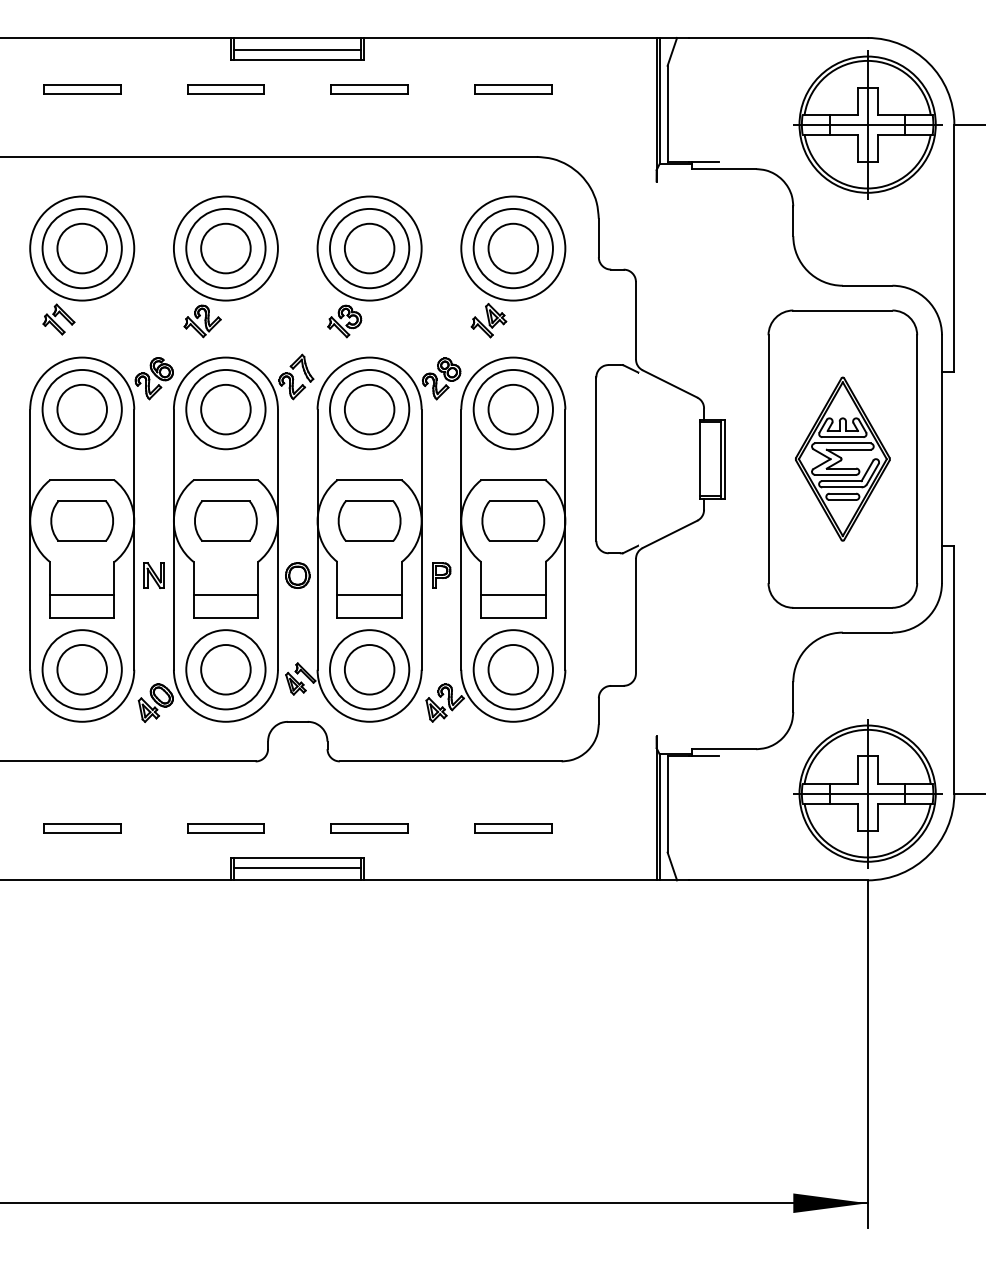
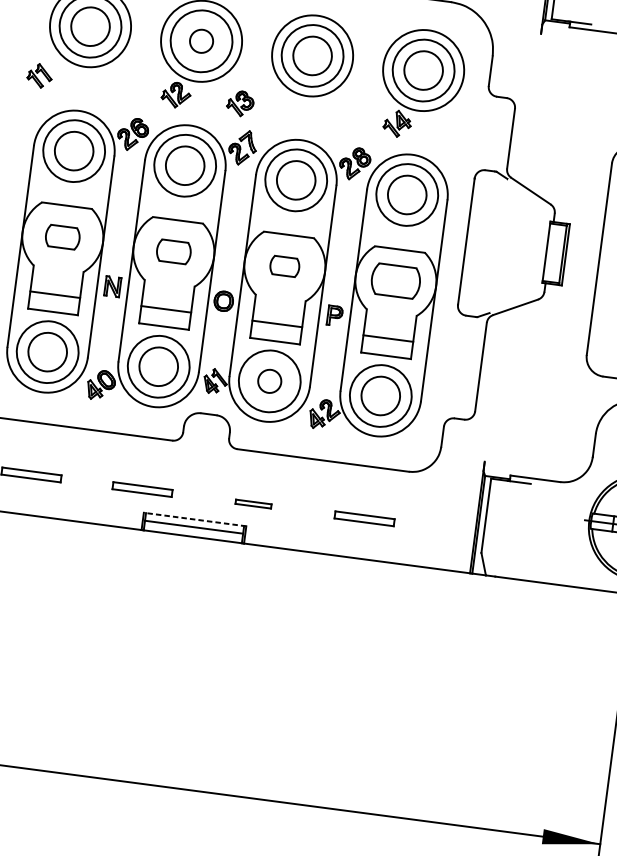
circle: (225, 248) -> (201, 41), size x0.6
part: (58, 319) -> (39, 75), moved
part: (344, 321) -> (240, 103), moved
part: (81, 520) -> (62, 236), size x0.7
part: (225, 520) -> (173, 251), size x0.7
part: (369, 520) -> (284, 266), size x0.6
circle: (369, 669) -> (269, 381), size x0.6
part: (369, 828) -> (253, 504), size x0.6
line: (297, 858) -> (194, 519), solid -> dashed

